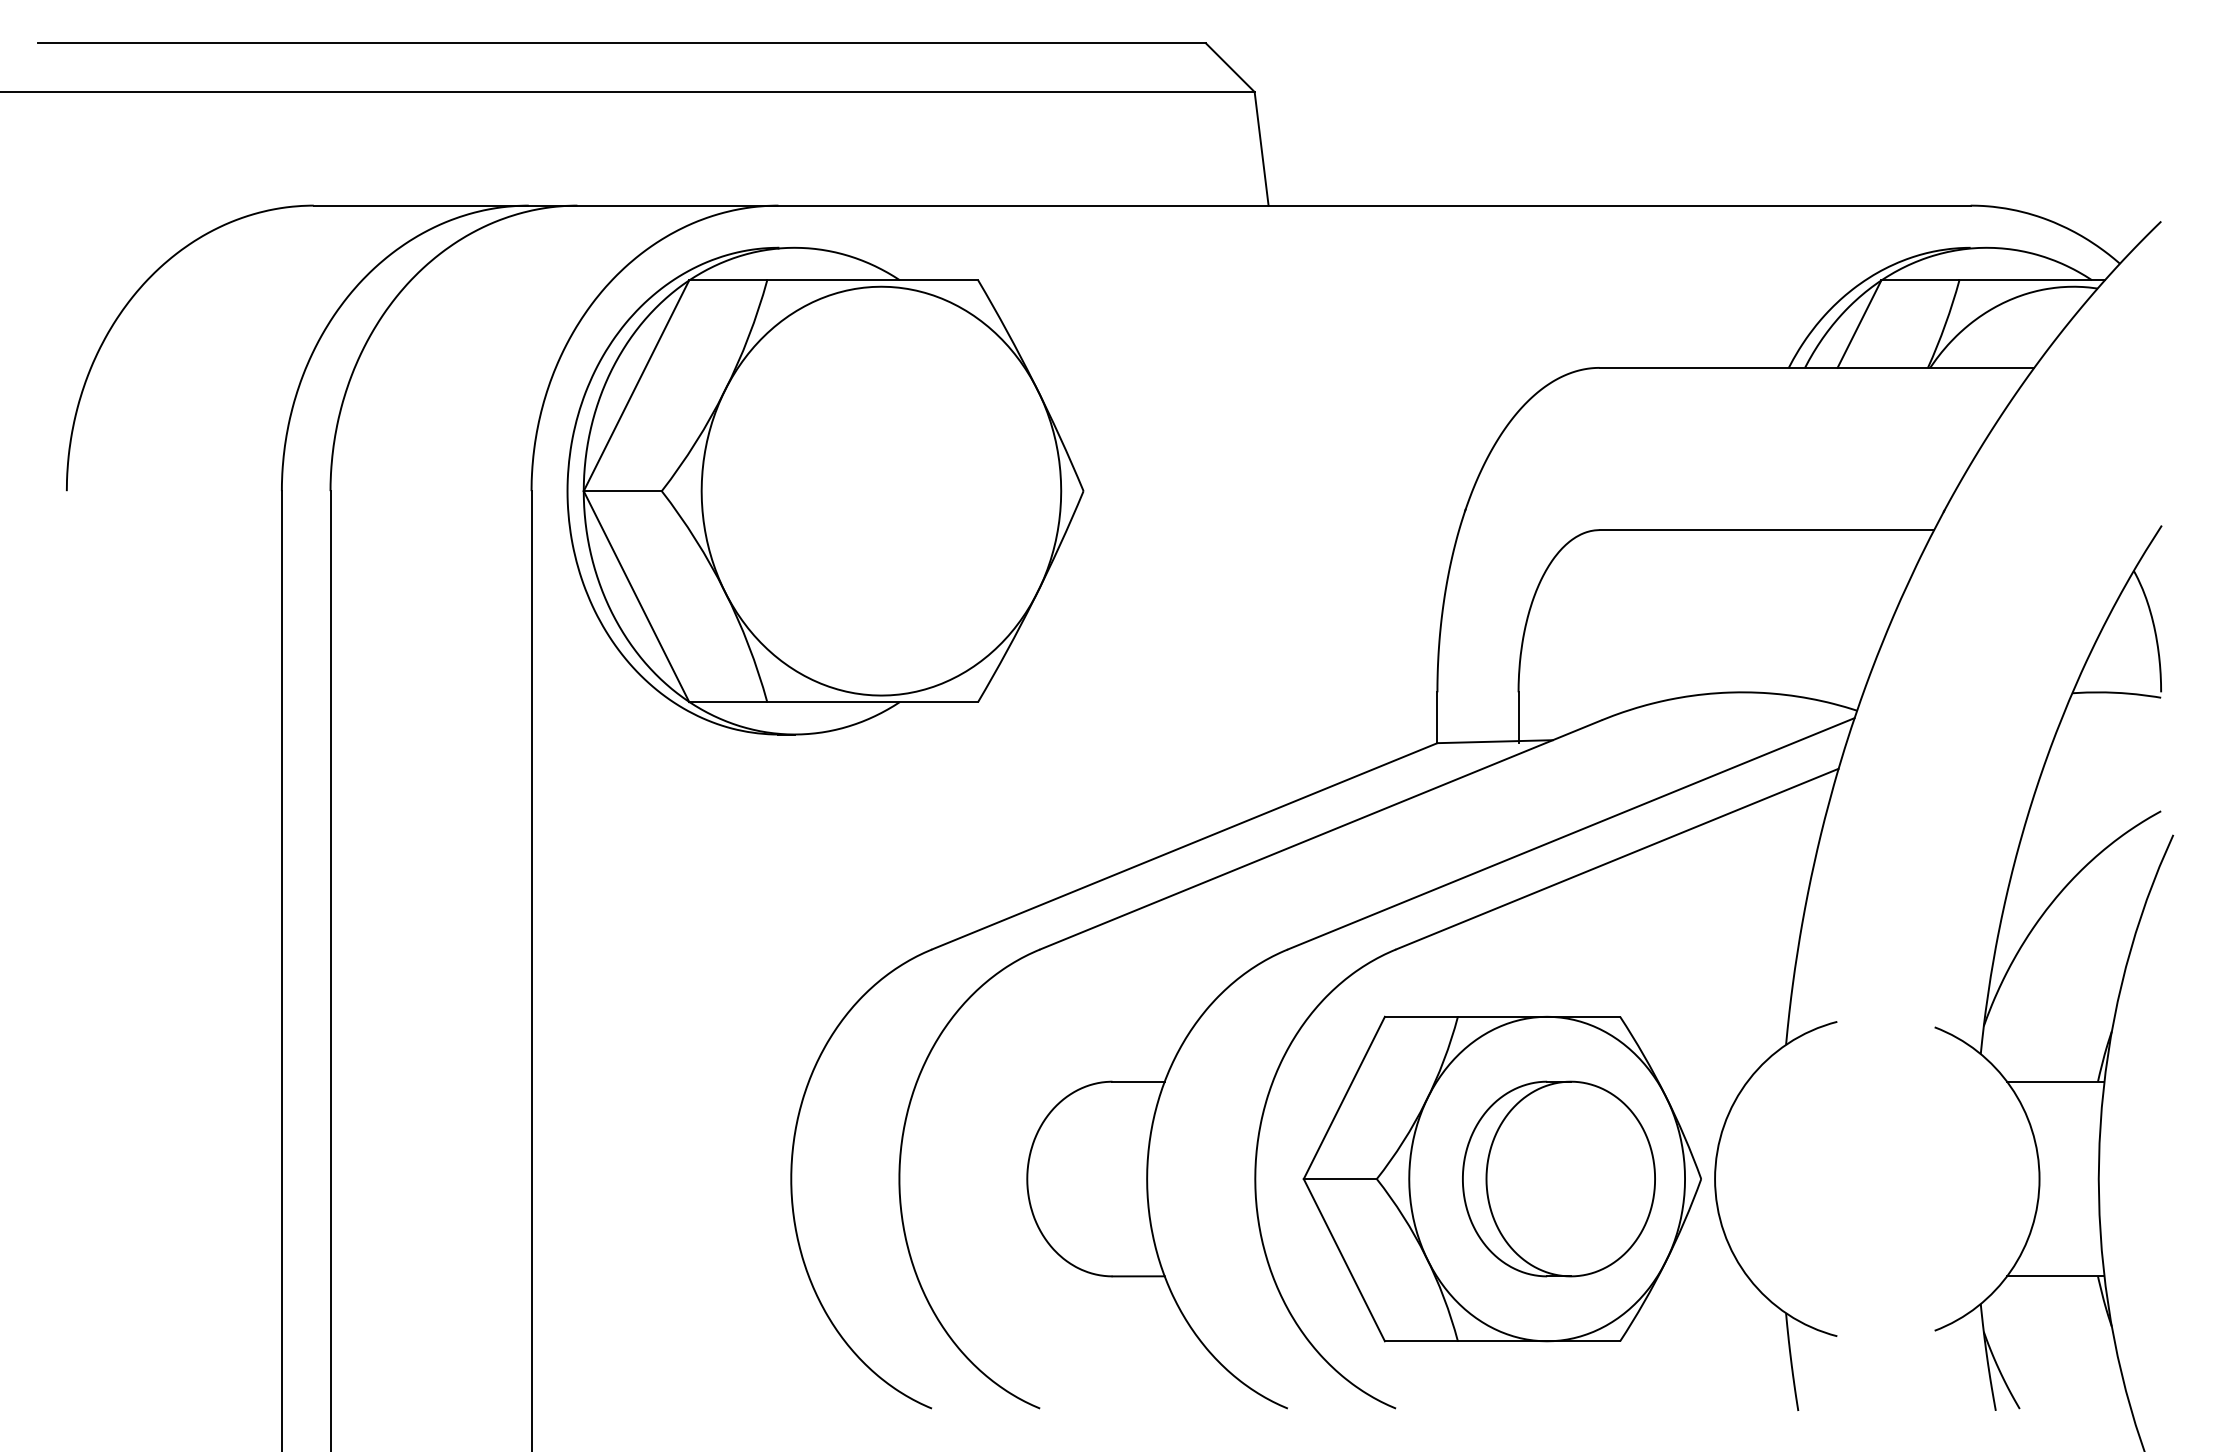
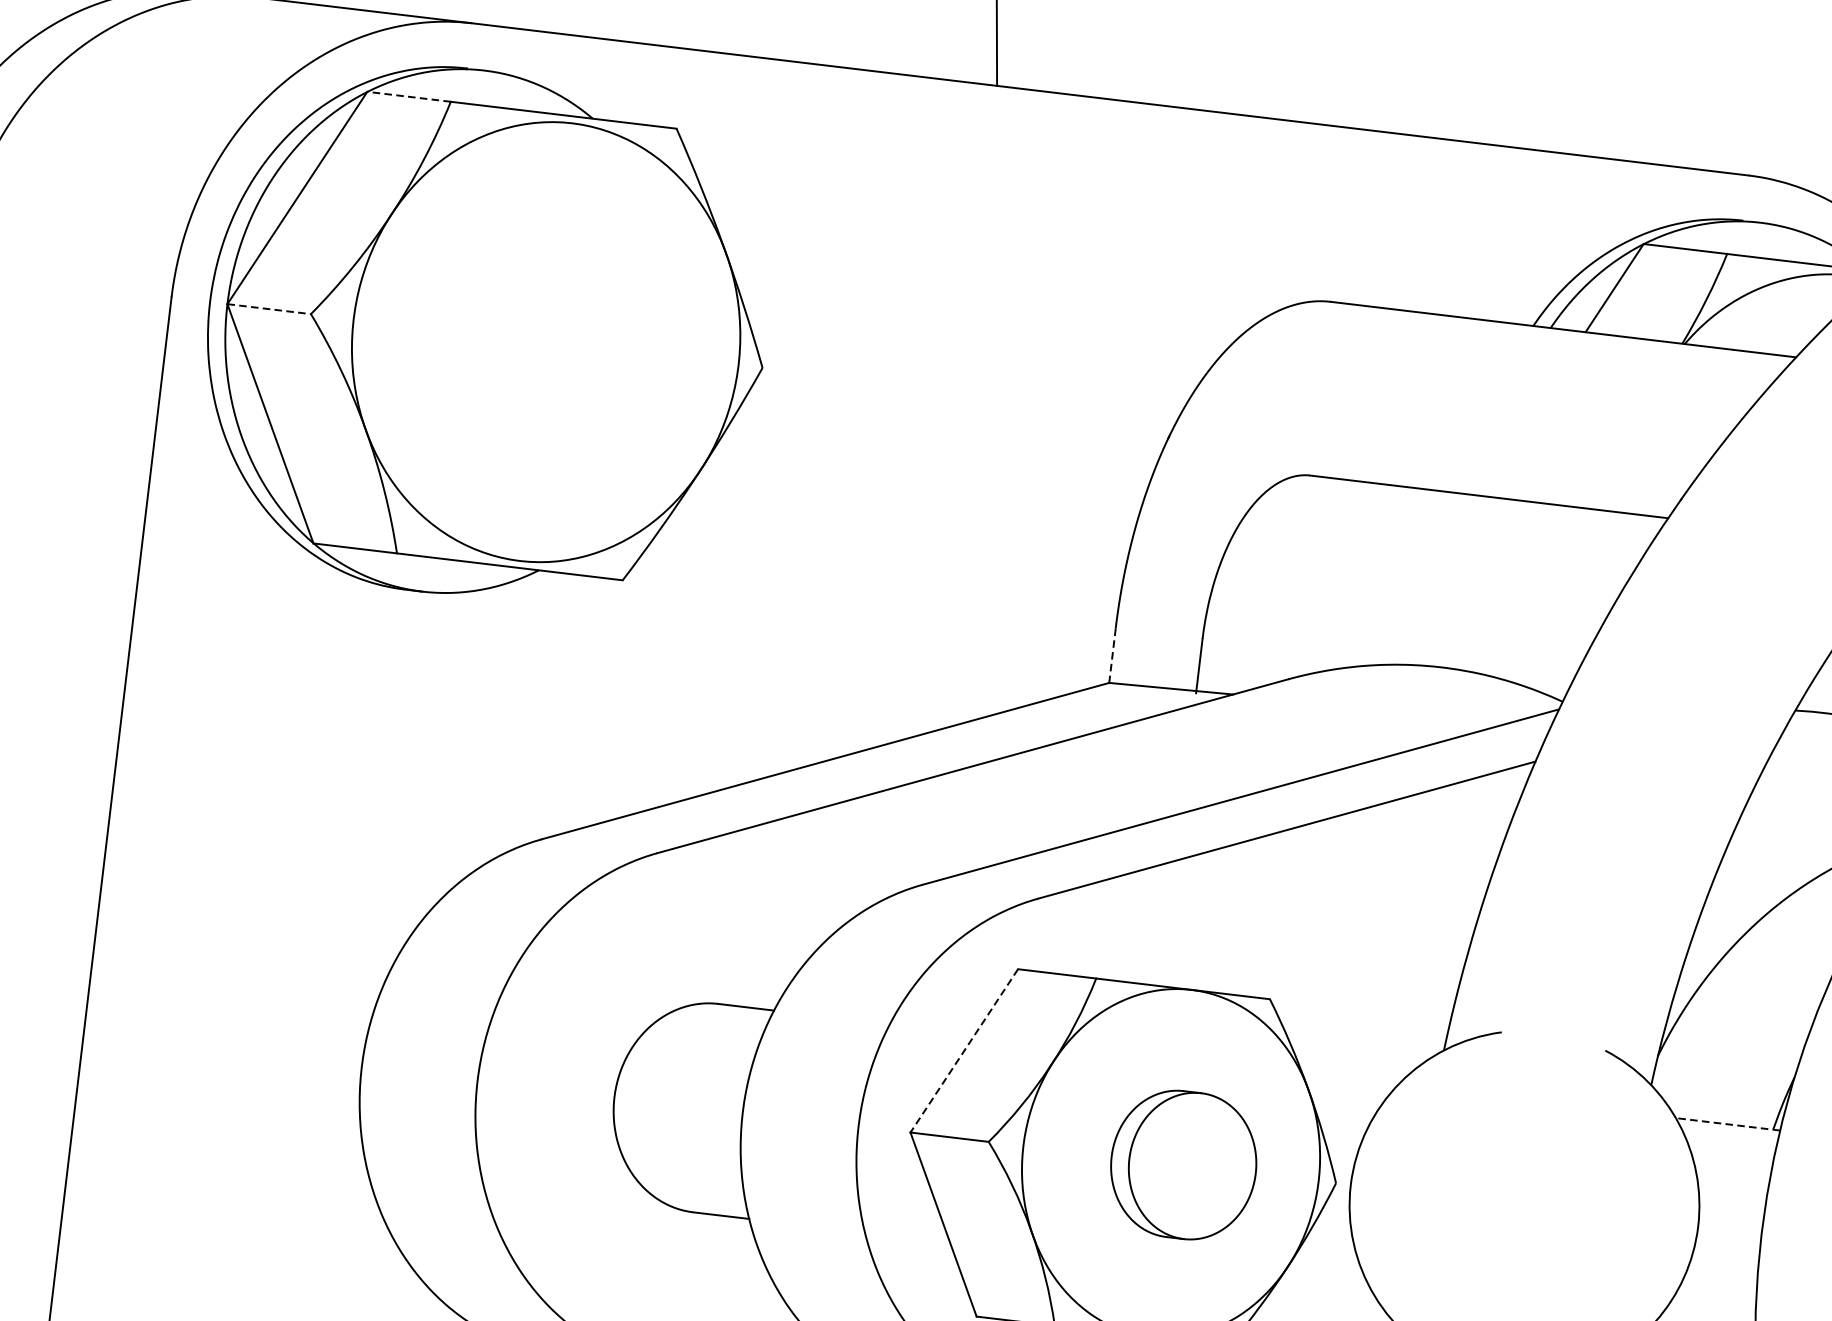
line: (727, 280) -> (408, 96), solid -> dashed
line: (623, 491) -> (269, 309), solid -> dashed
line: (1437, 718) -> (1112, 656), solid -> dashed
line: (2055, 1081) -> (1727, 1124), solid -> dashed
line: (1344, 1097) -> (964, 1050), solid -> dashed
part: (1558, 1178) -> (1183, 1164), size x0.7

